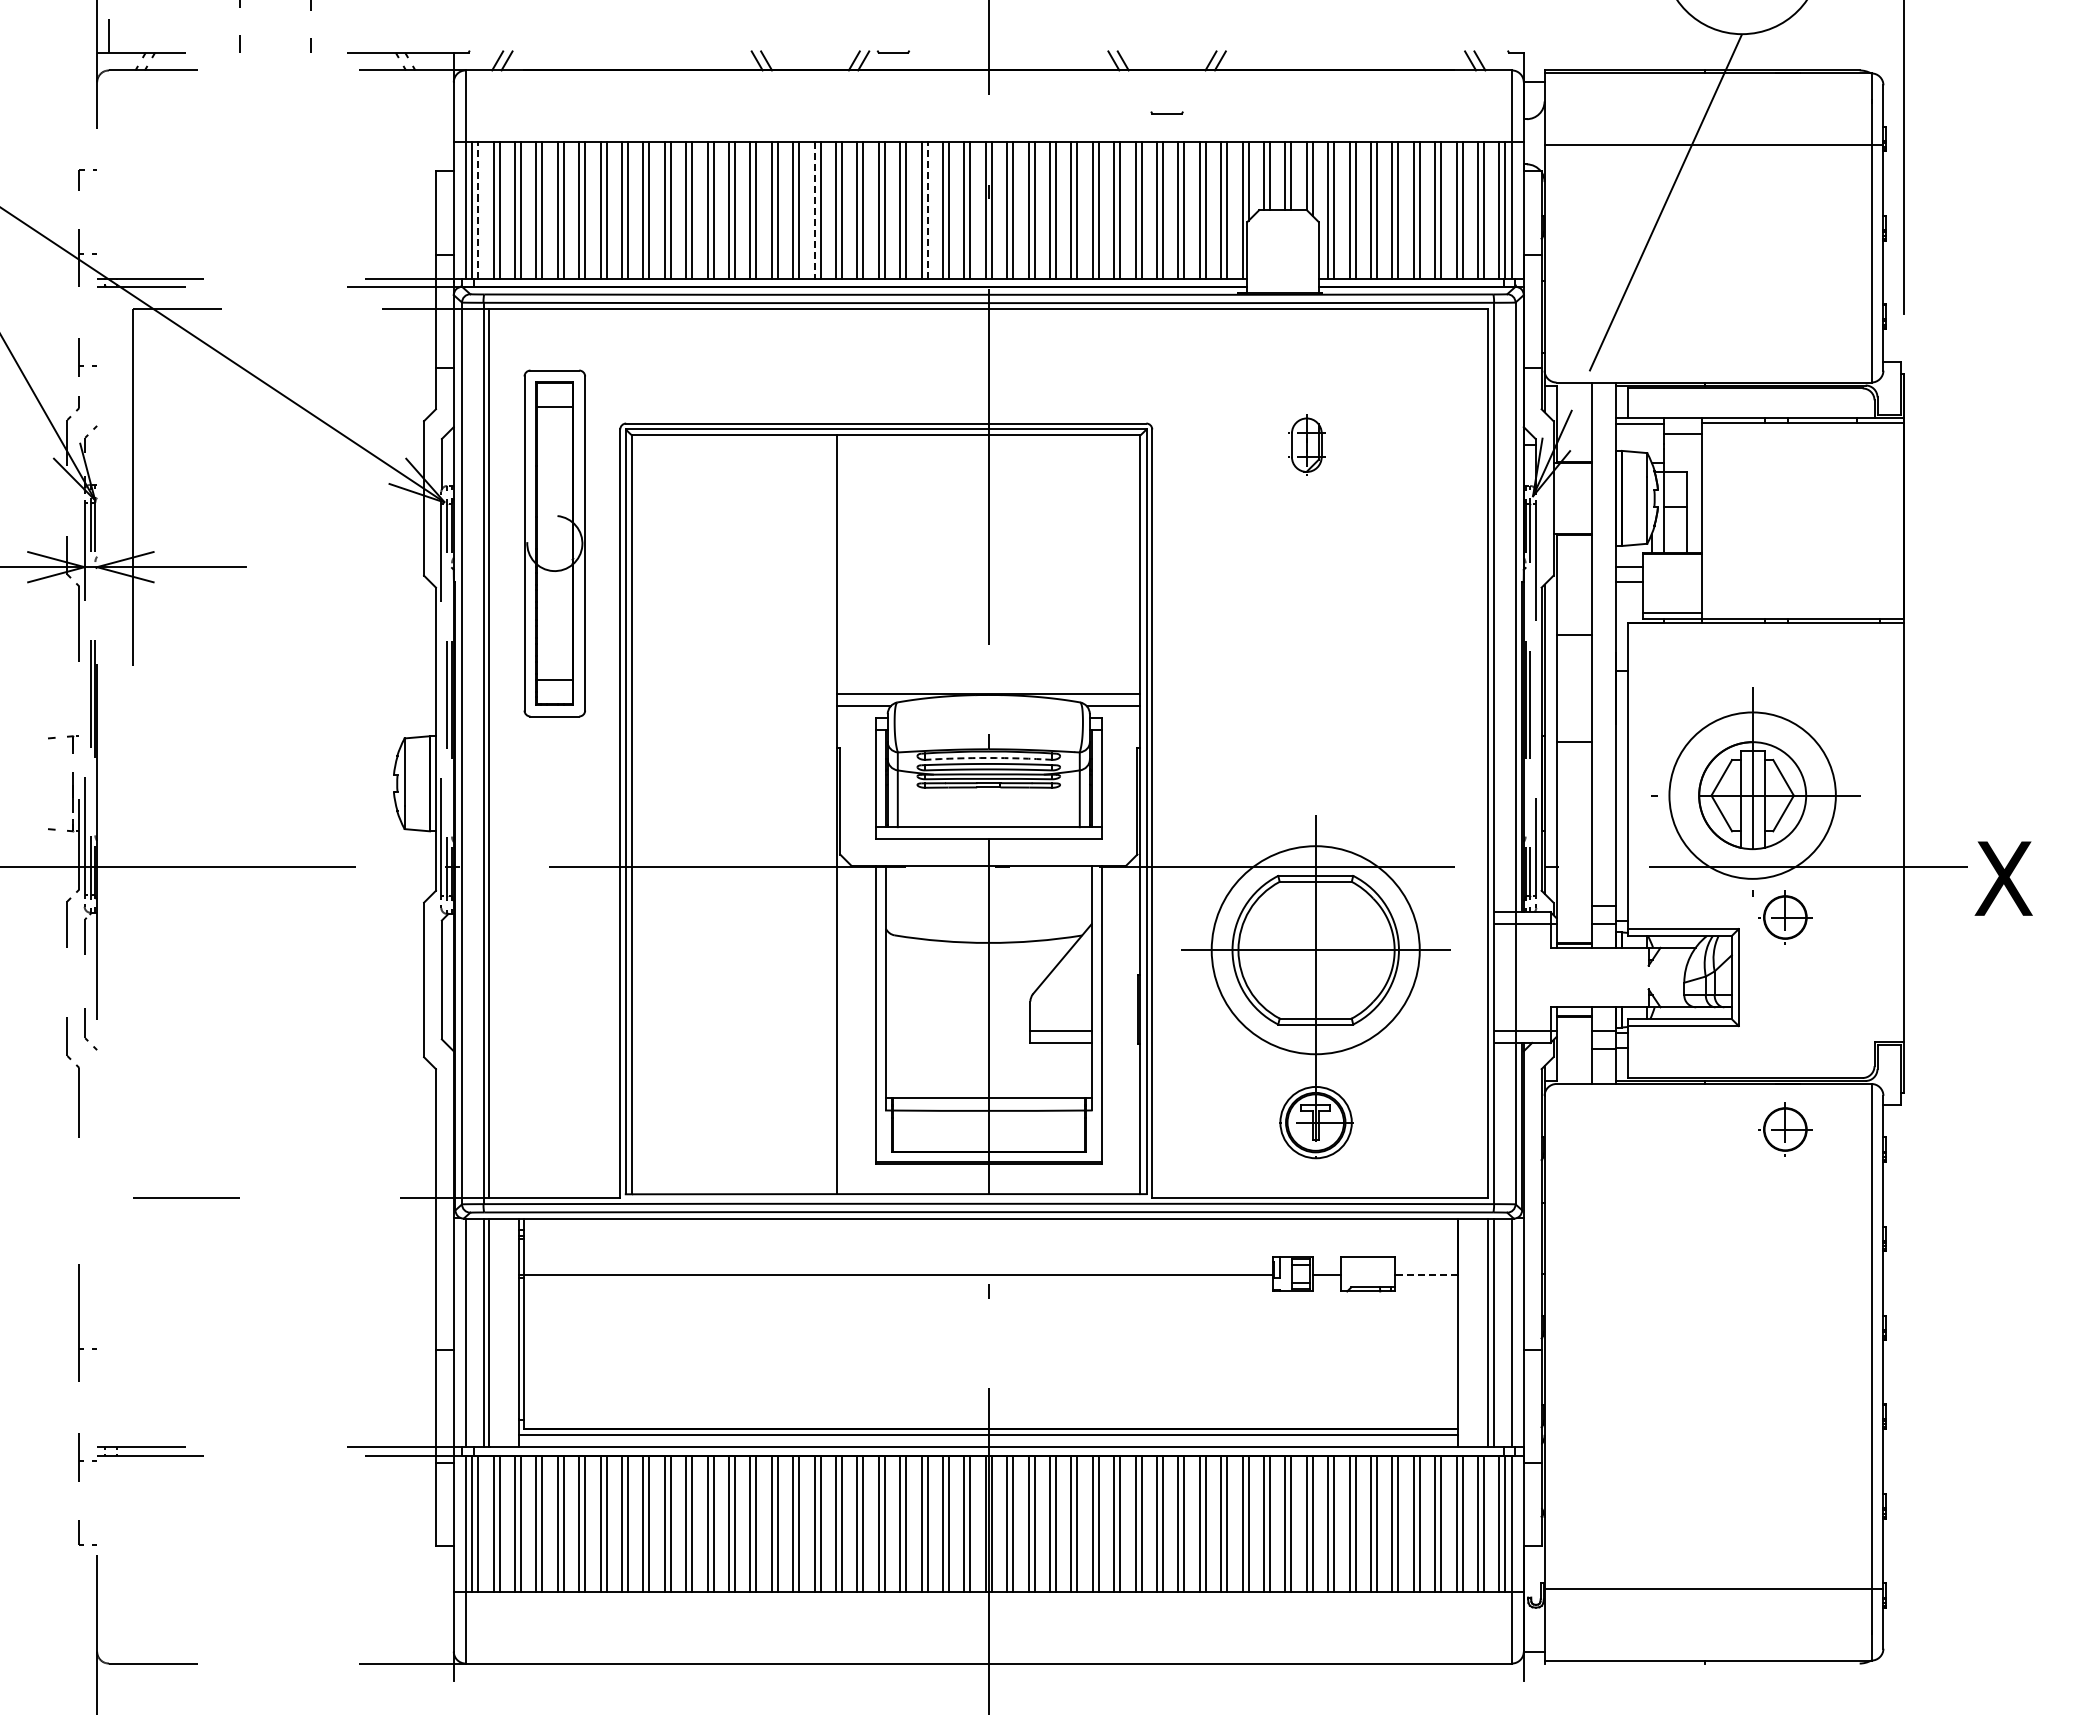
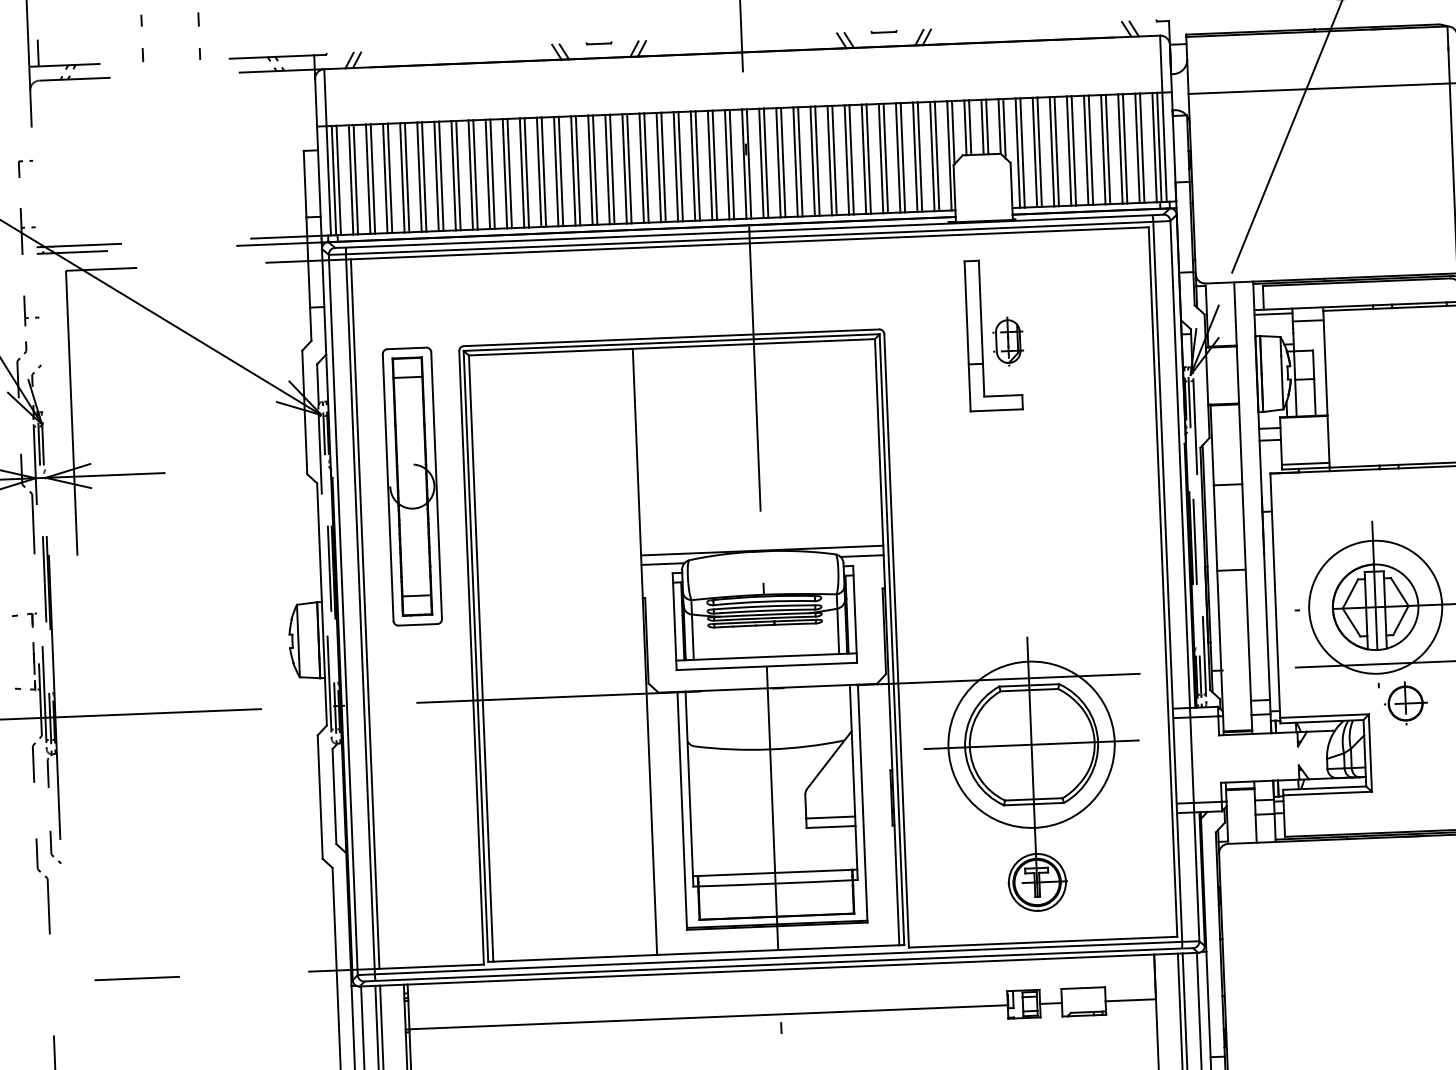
part: (892, 51) -> (598, 43), moved
part: (1166, 112) -> (883, 31), moved
line: (478, 209) -> (338, 179), dashed -> solid
line: (927, 209) -> (697, 165), dashed -> solid
line: (814, 210) -> (607, 169), dashed -> solid
part: (1274, 436) -> (982, 335), added
part: (554, 543) -> (412, 486), moved
arc: (988, 757) -> (763, 601), dashed -> solid
part: (1785, 1129) -> (1412, 872), removed
line: (1426, 1274) -> (1130, 1000), dashed -> solid

